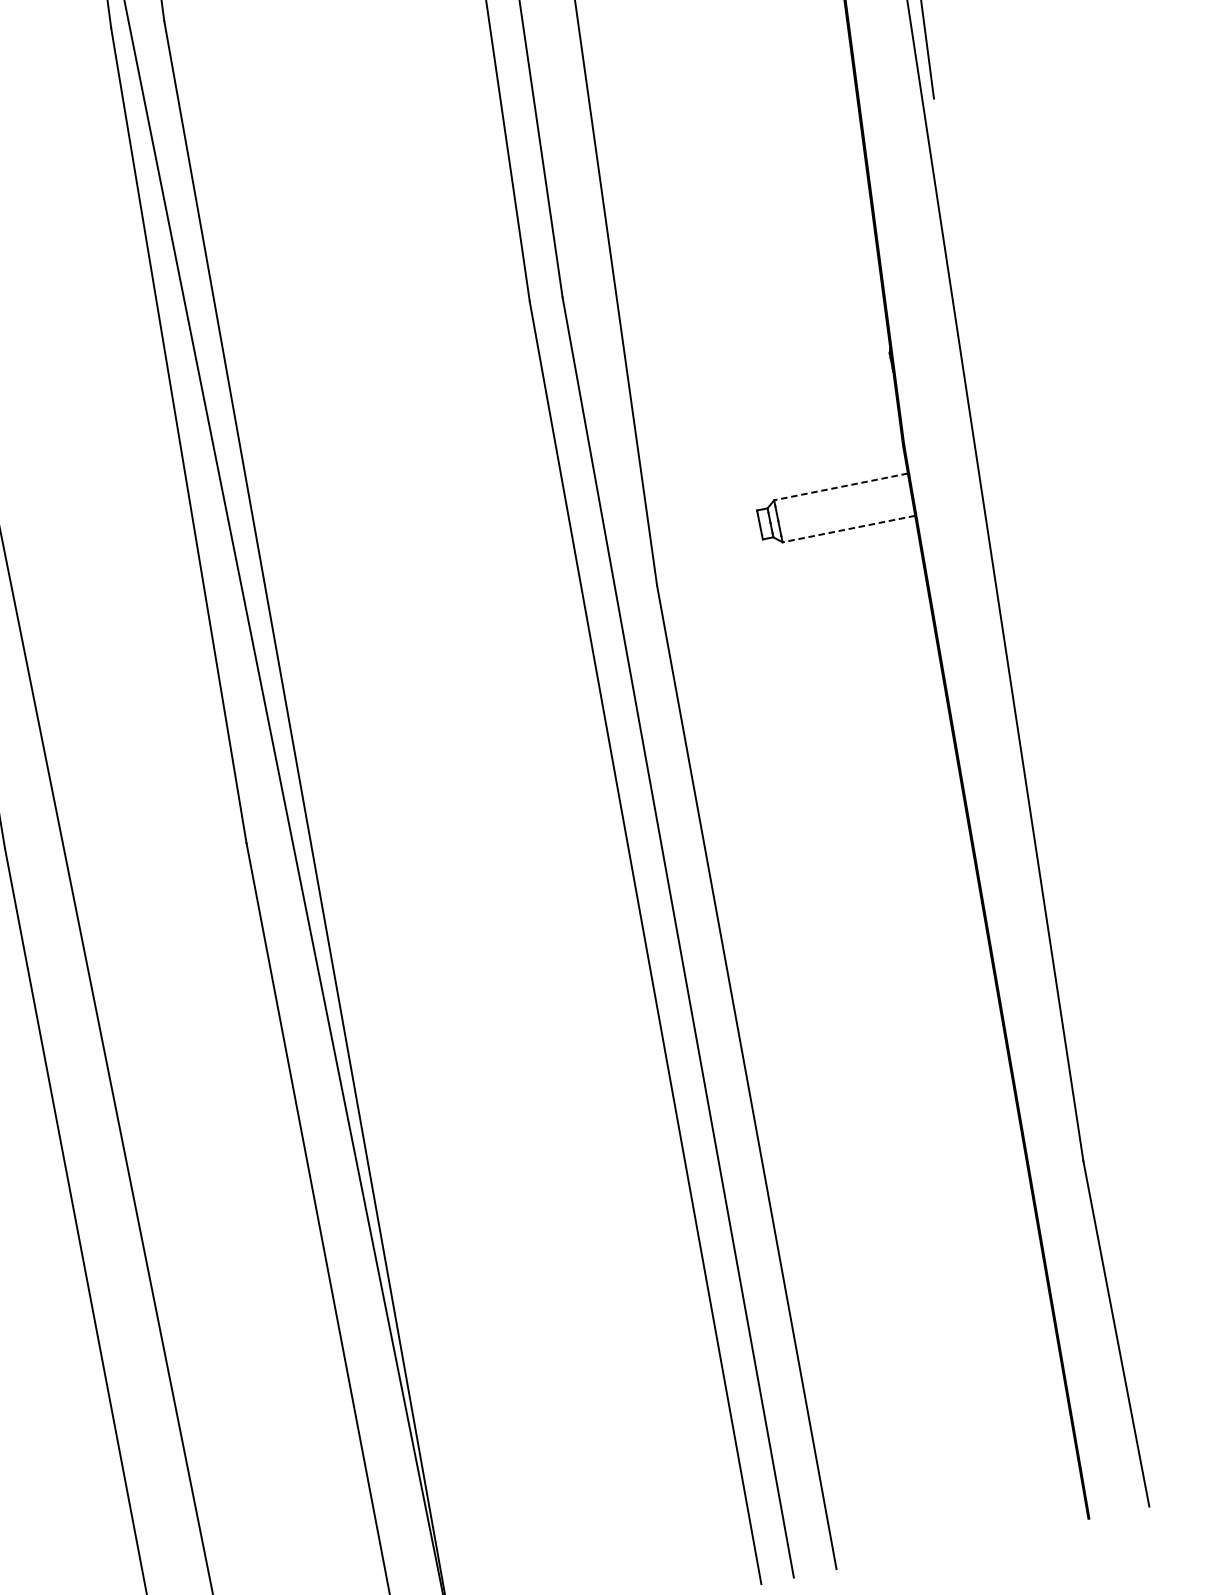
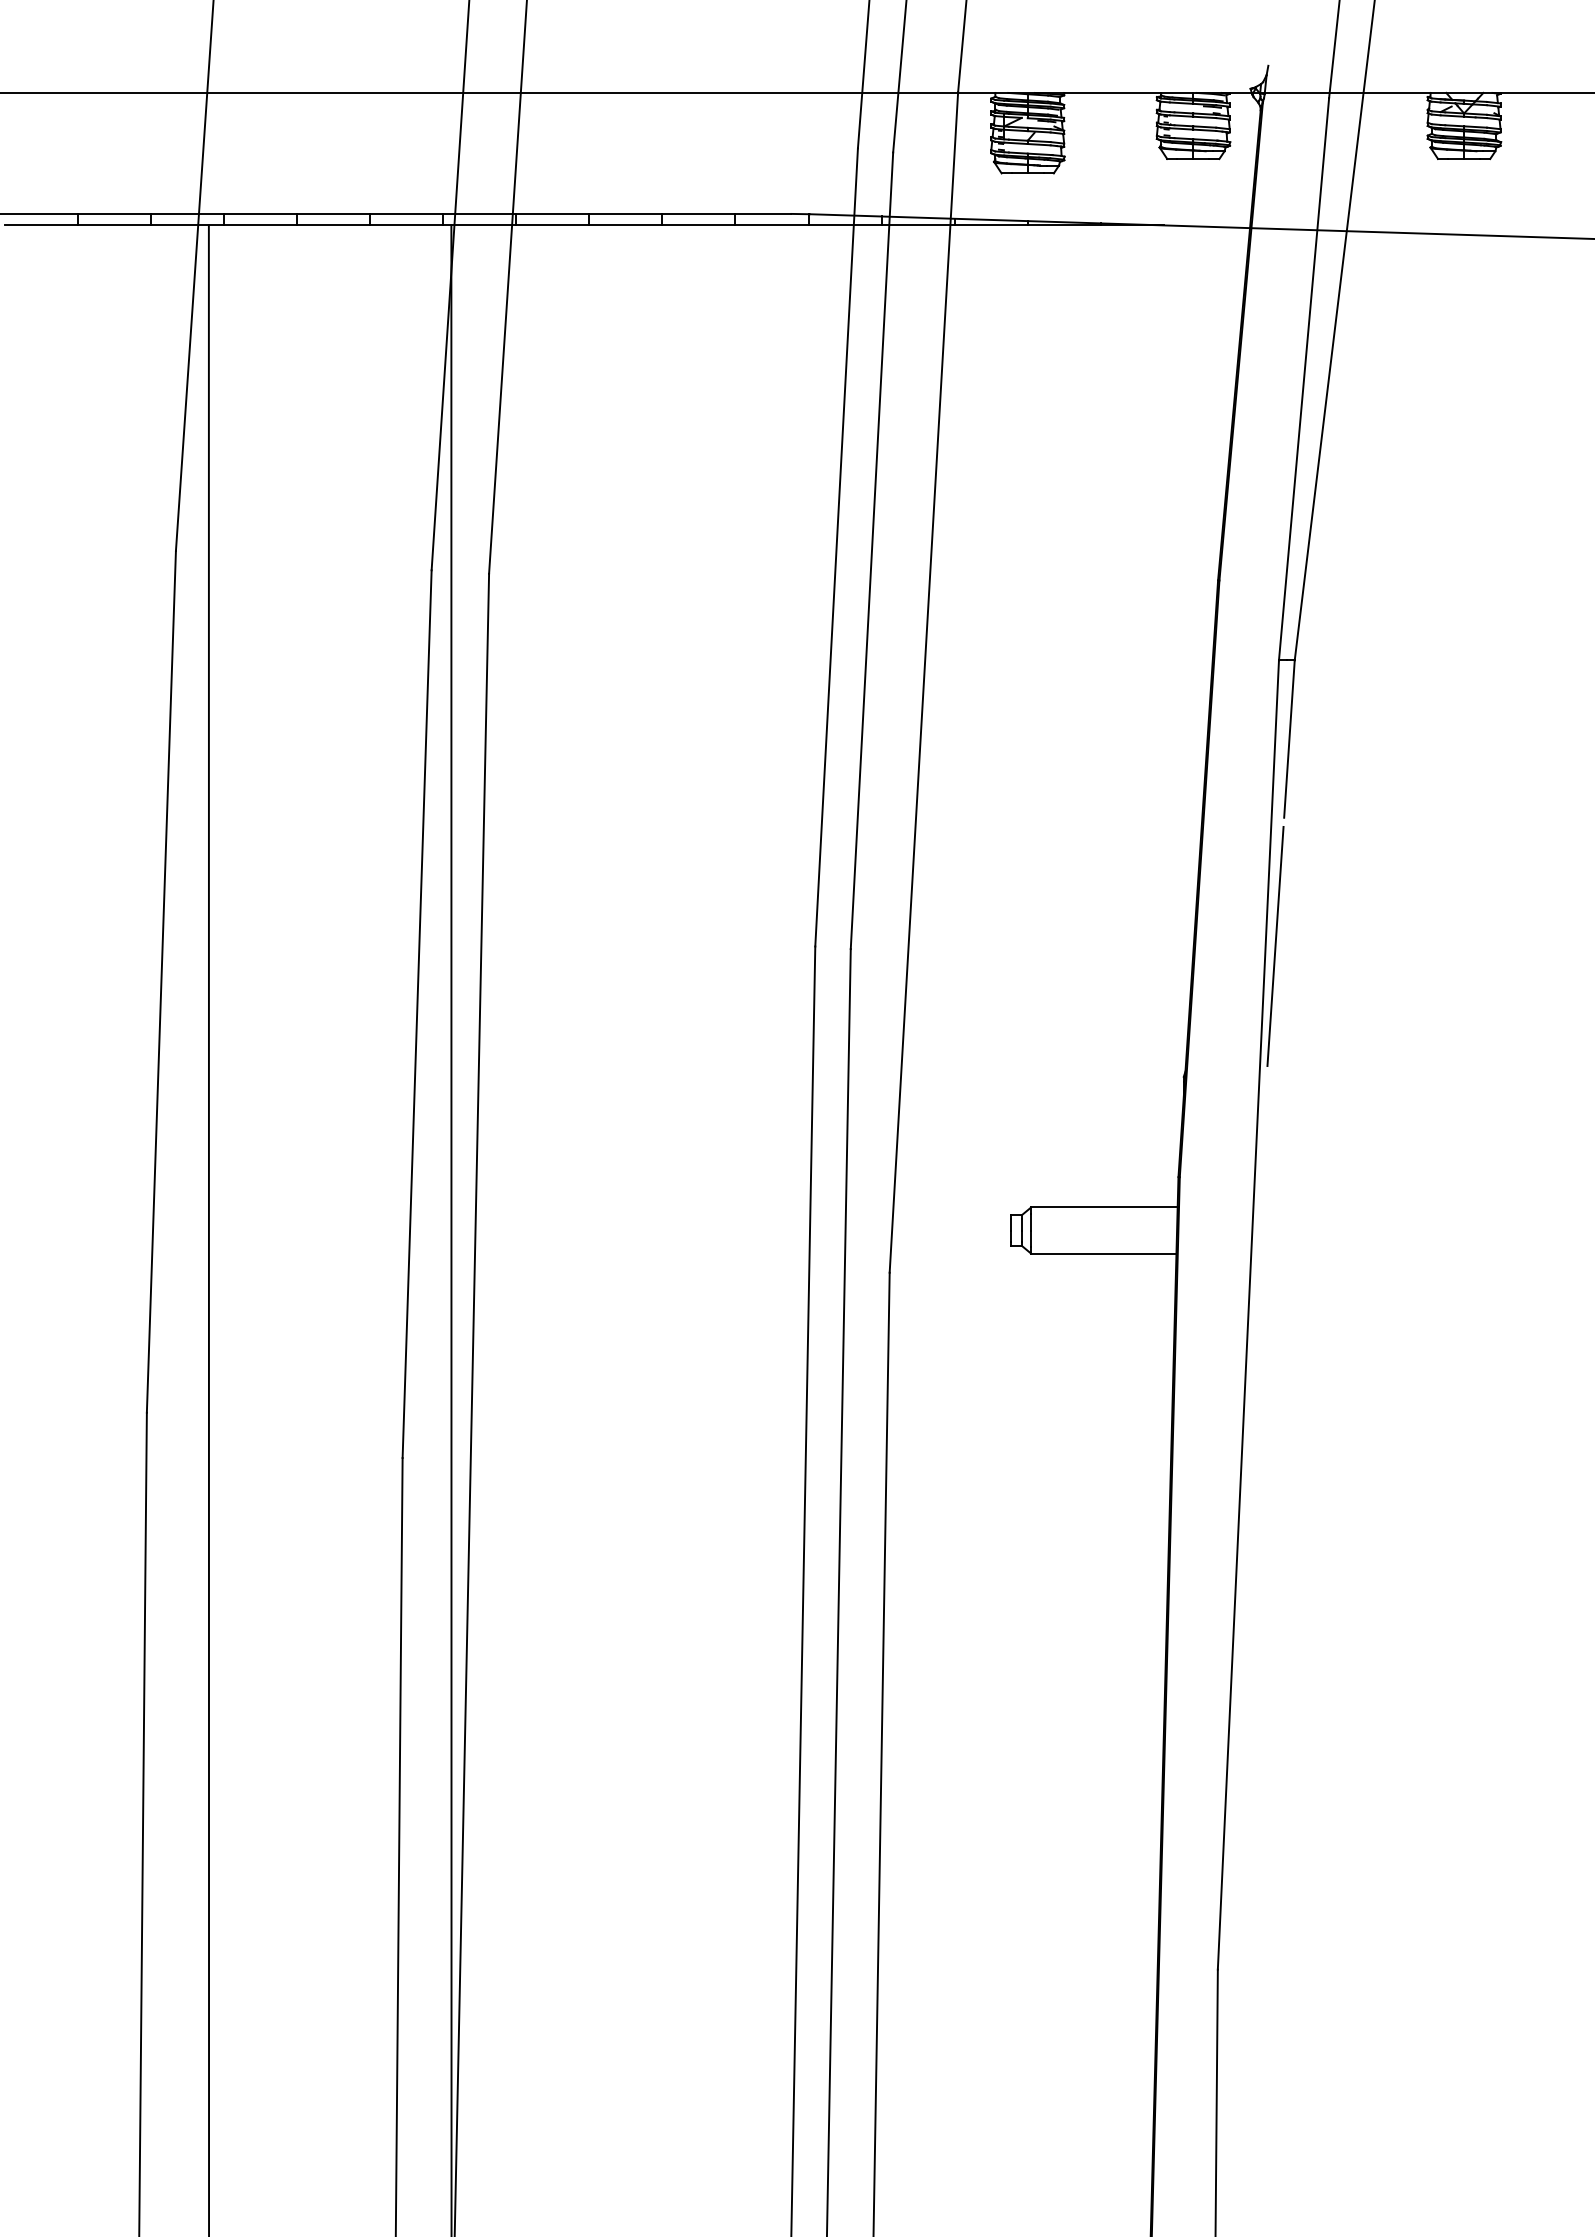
line: (949, 217) -> (1275, 946), added
line: (840, 487) -> (1103, 1207), dashed -> solid
line: (848, 529) -> (1103, 1253), dashed -> solid

